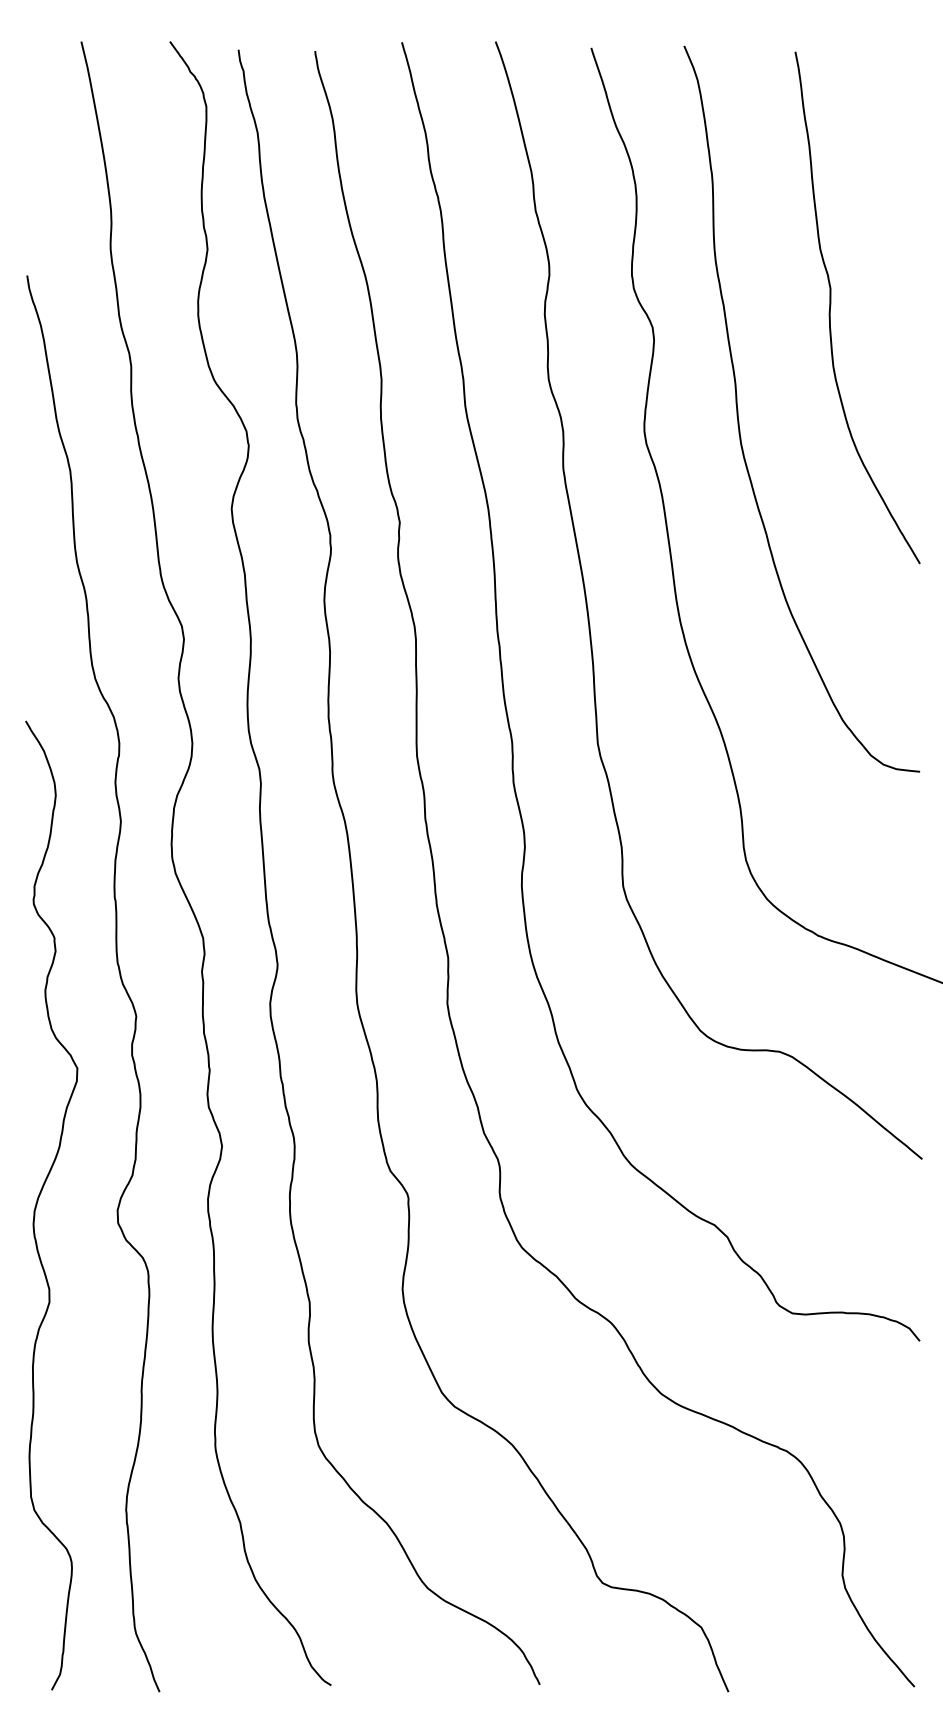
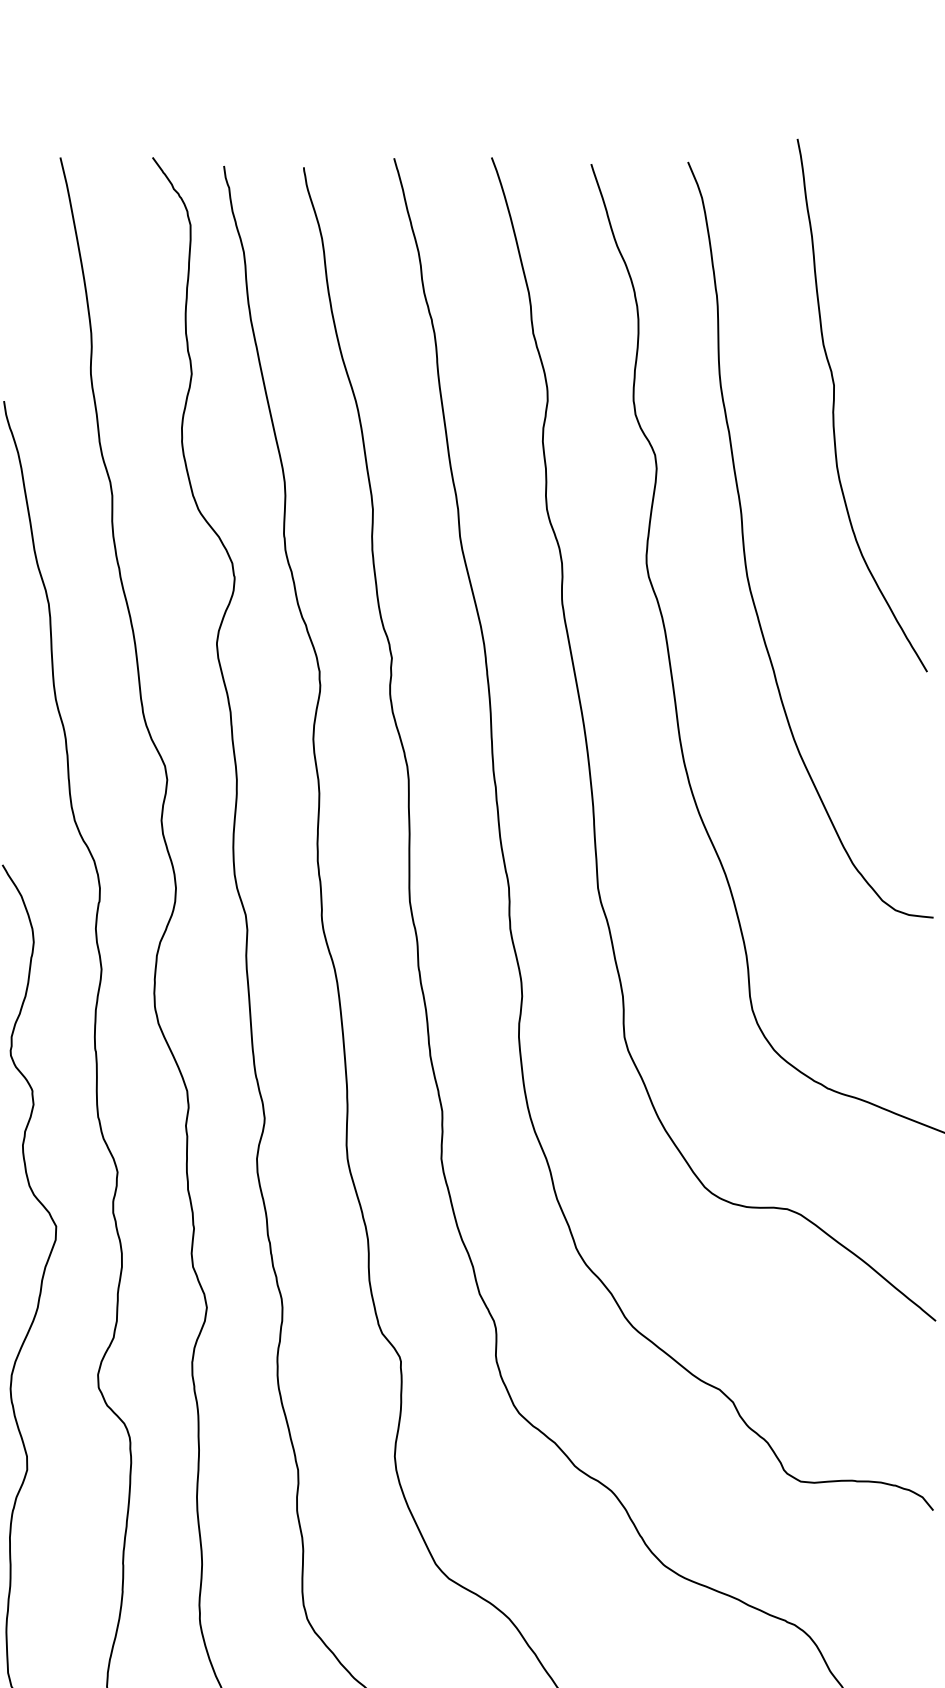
curve: (831, 305) -> (835, 403), moved

